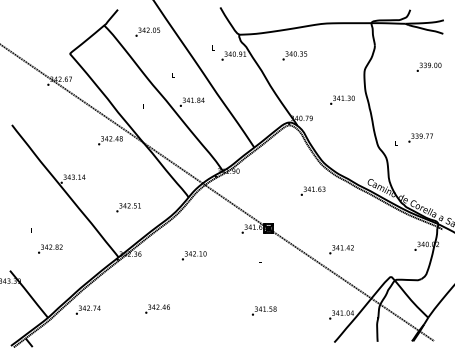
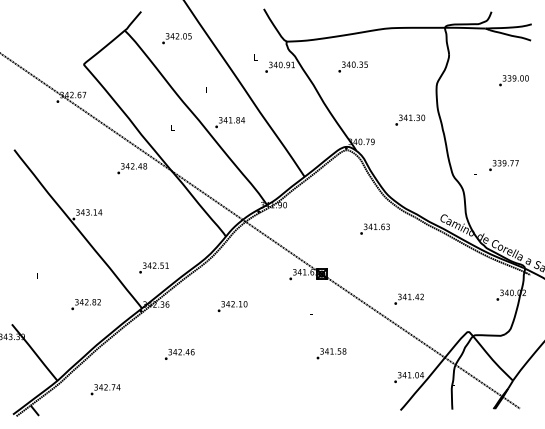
text: (128, 207) -> (153, 267), moved
text: (49, 249) -> (85, 304), moved
text: (157, 309) -> (179, 354), moved
text: (88, 310) -> (105, 389), moved
text: (264, 310) -> (331, 353), moved

